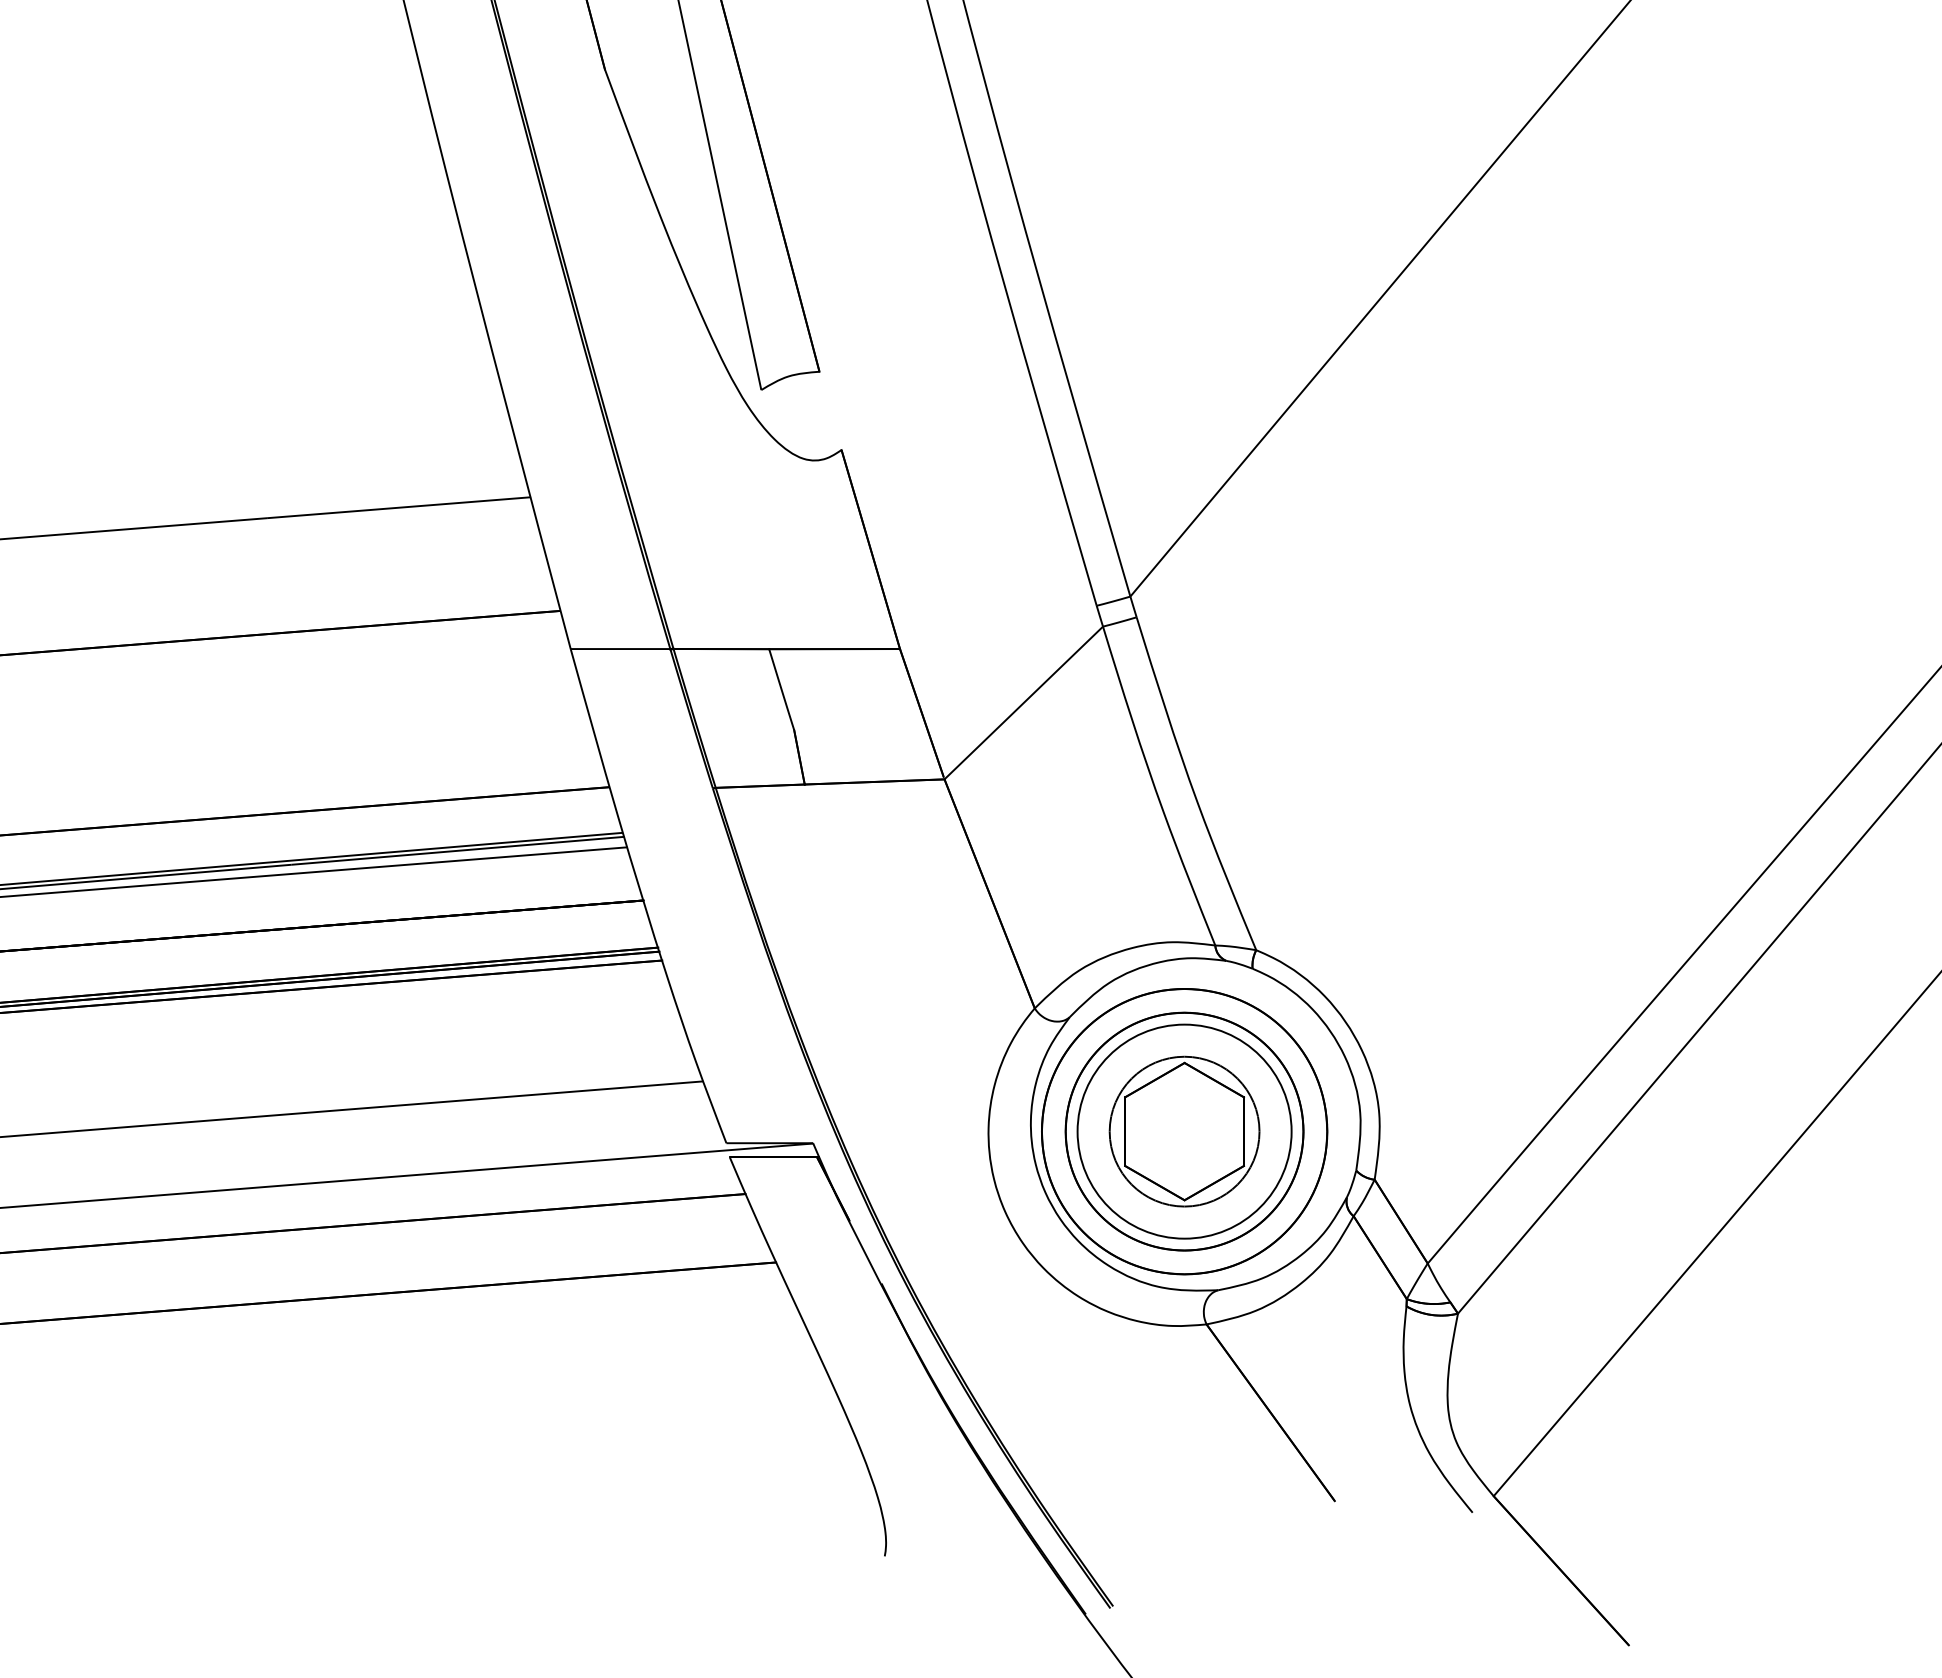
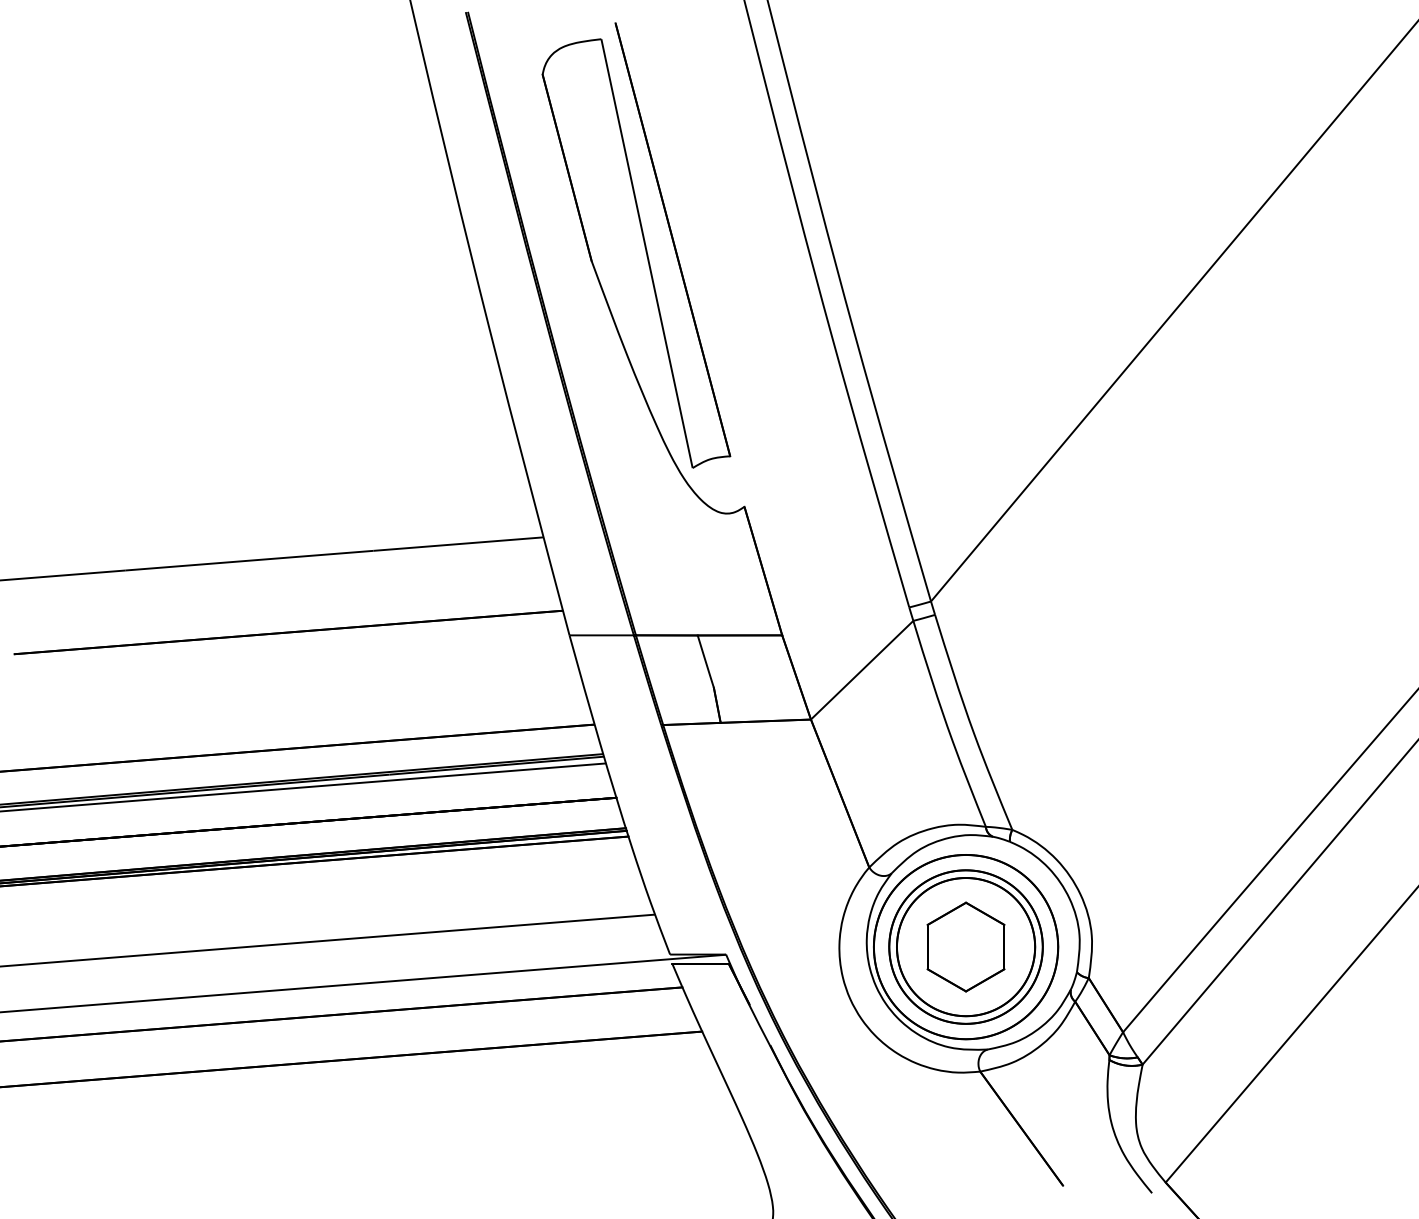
circle: (1183, 1130) -> (965, 946), size x1.43

